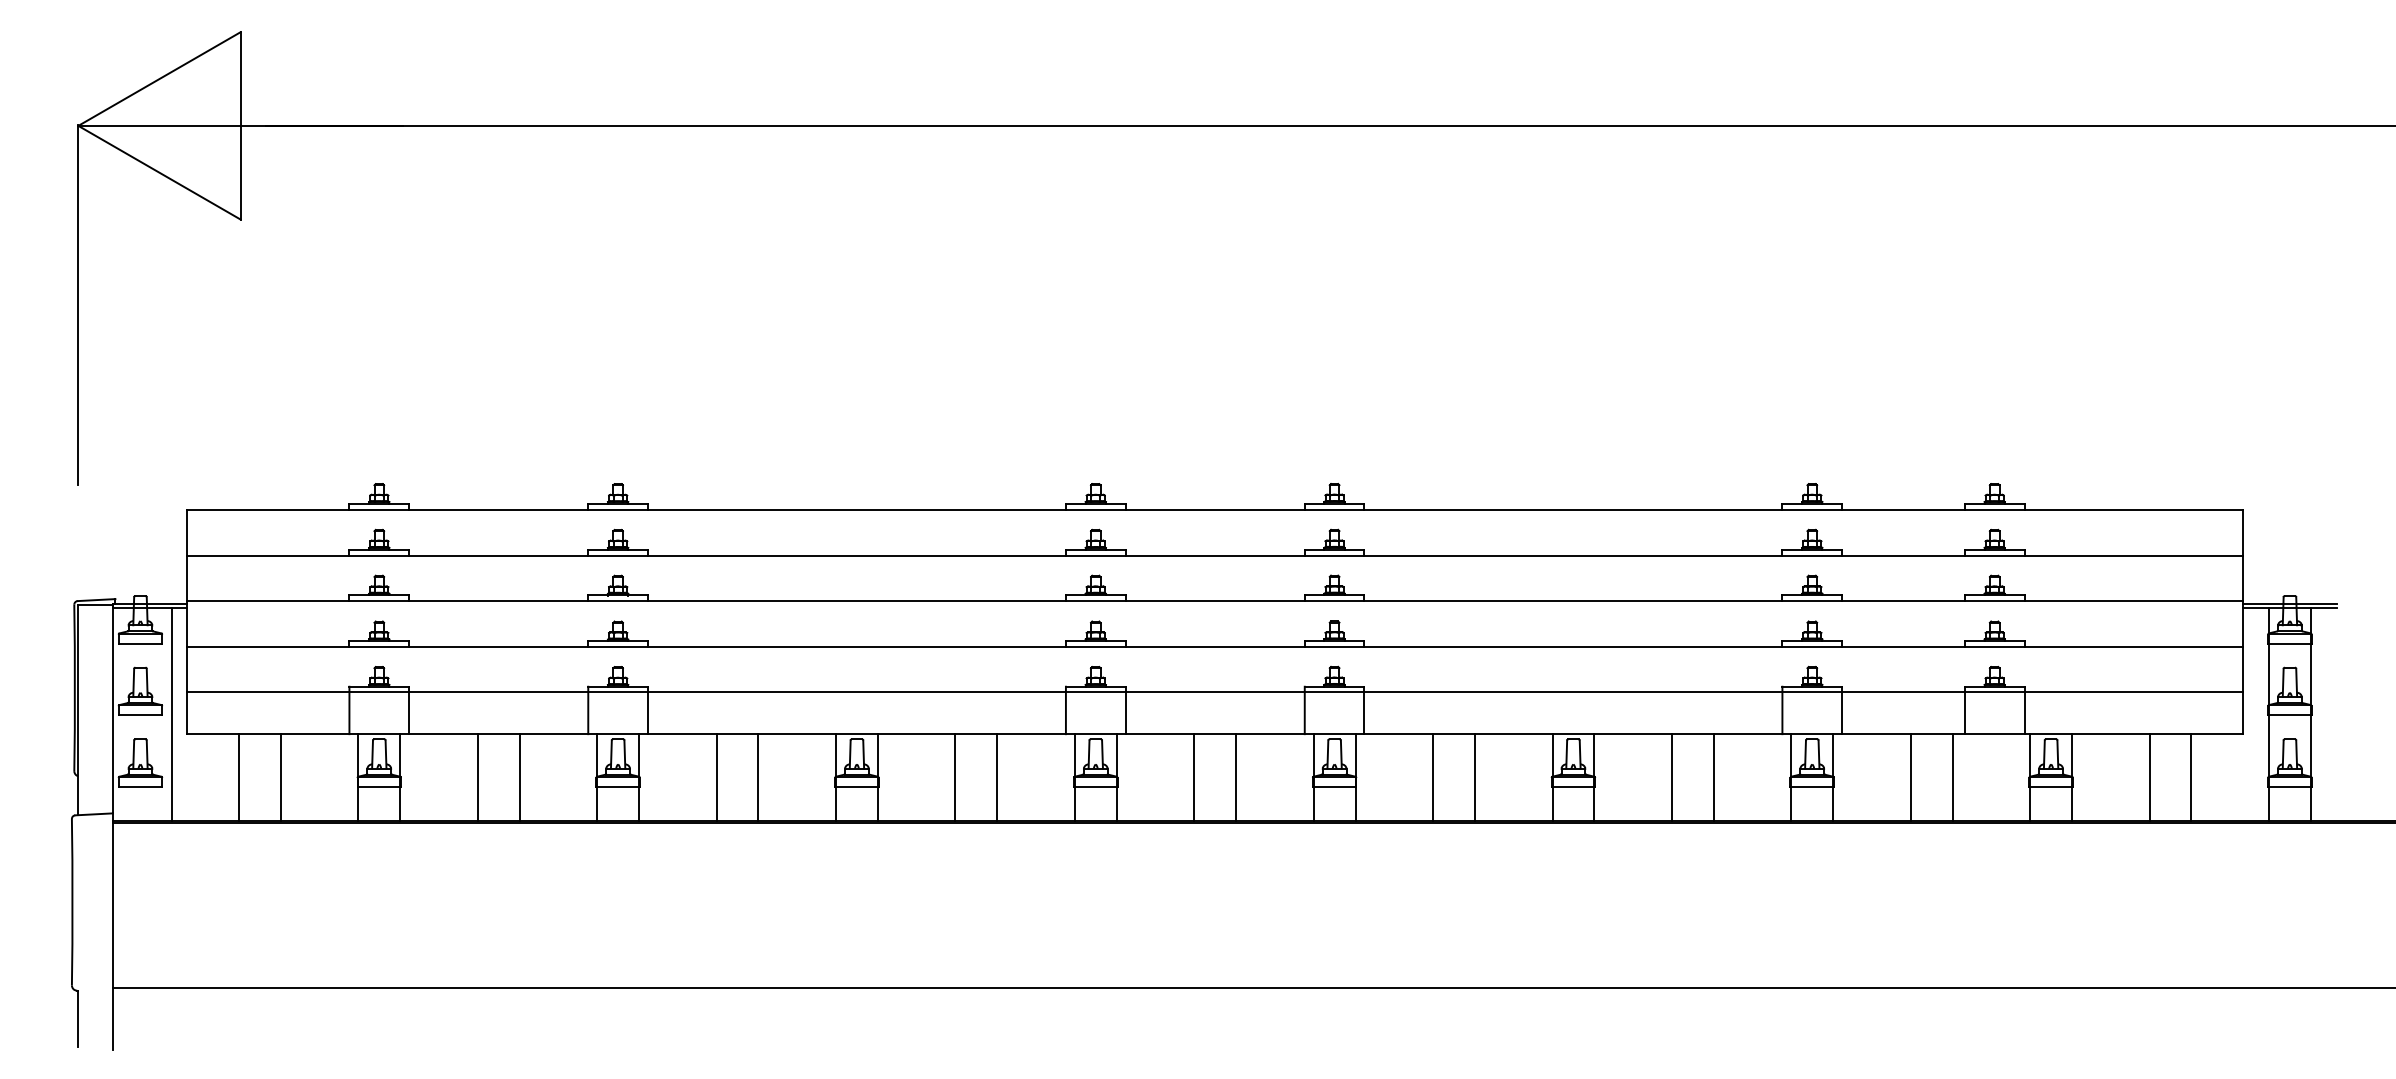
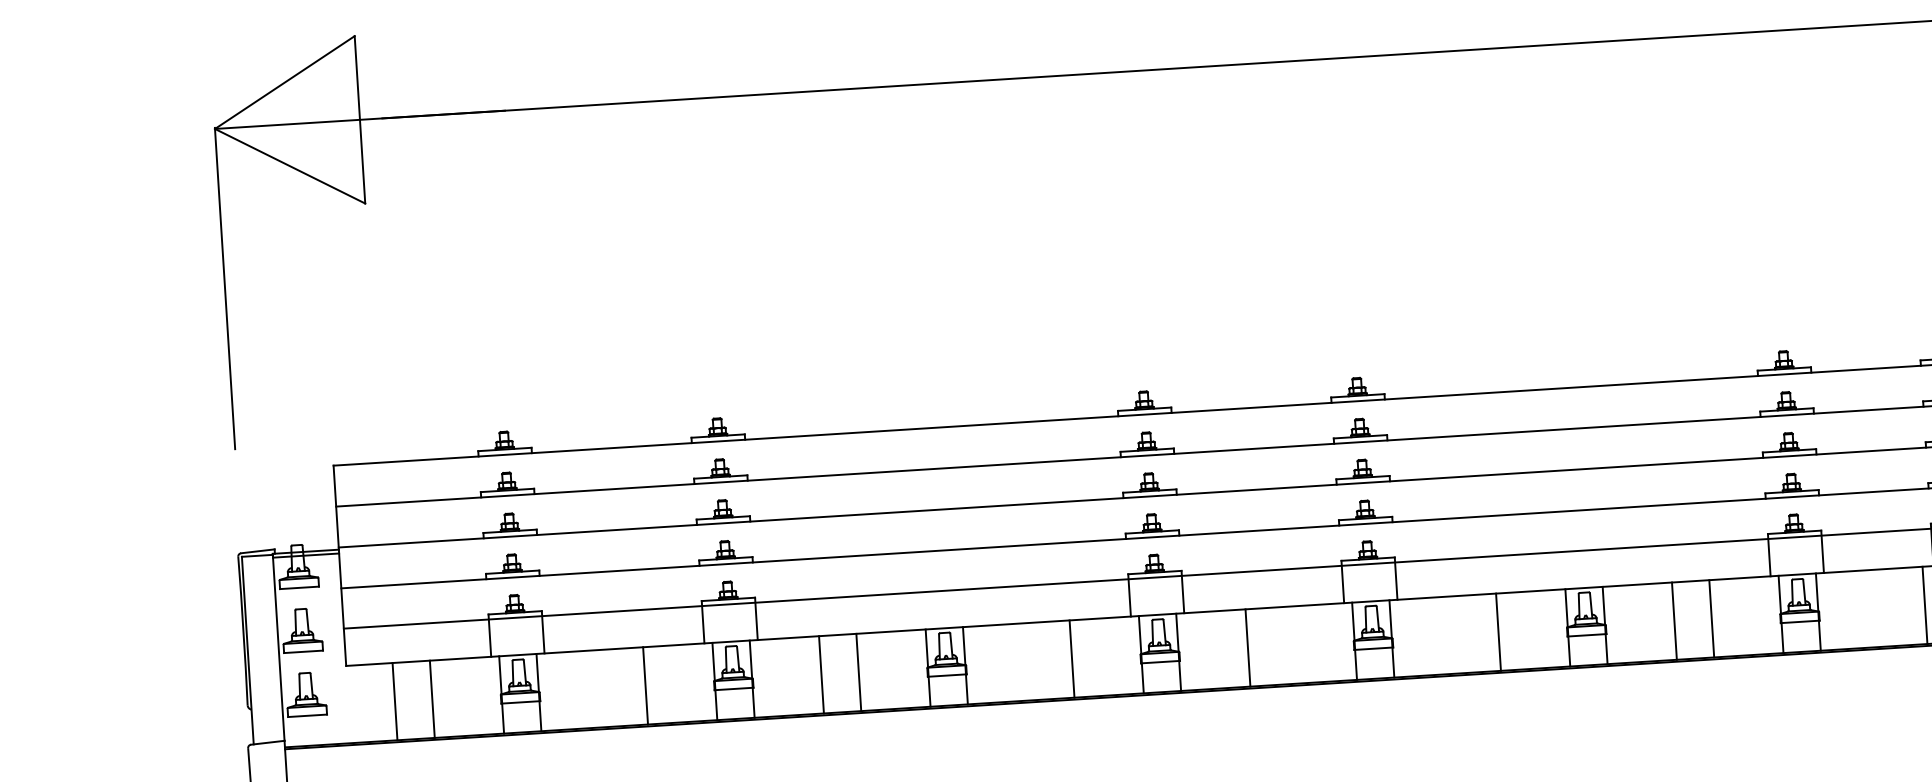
line: (172, 714) -> (332, 649), removed
line: (477, 777) -> (607, 688), removed
line: (955, 777) -> (1034, 661), removed
line: (1236, 777) -> (1285, 645), removed
line: (1433, 777) -> (1461, 634), removed
line: (1910, 777) -> (1887, 607), removed

